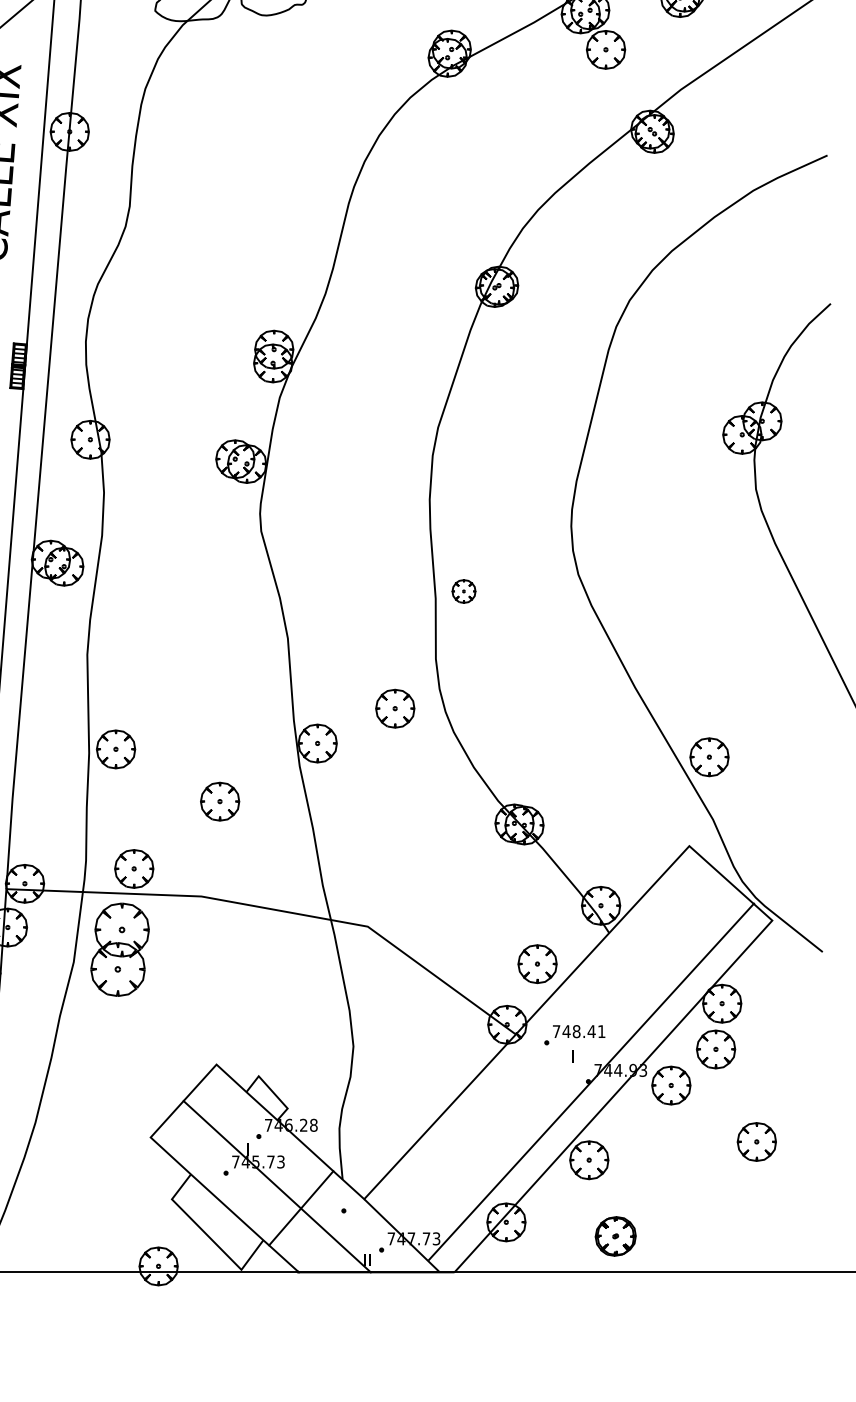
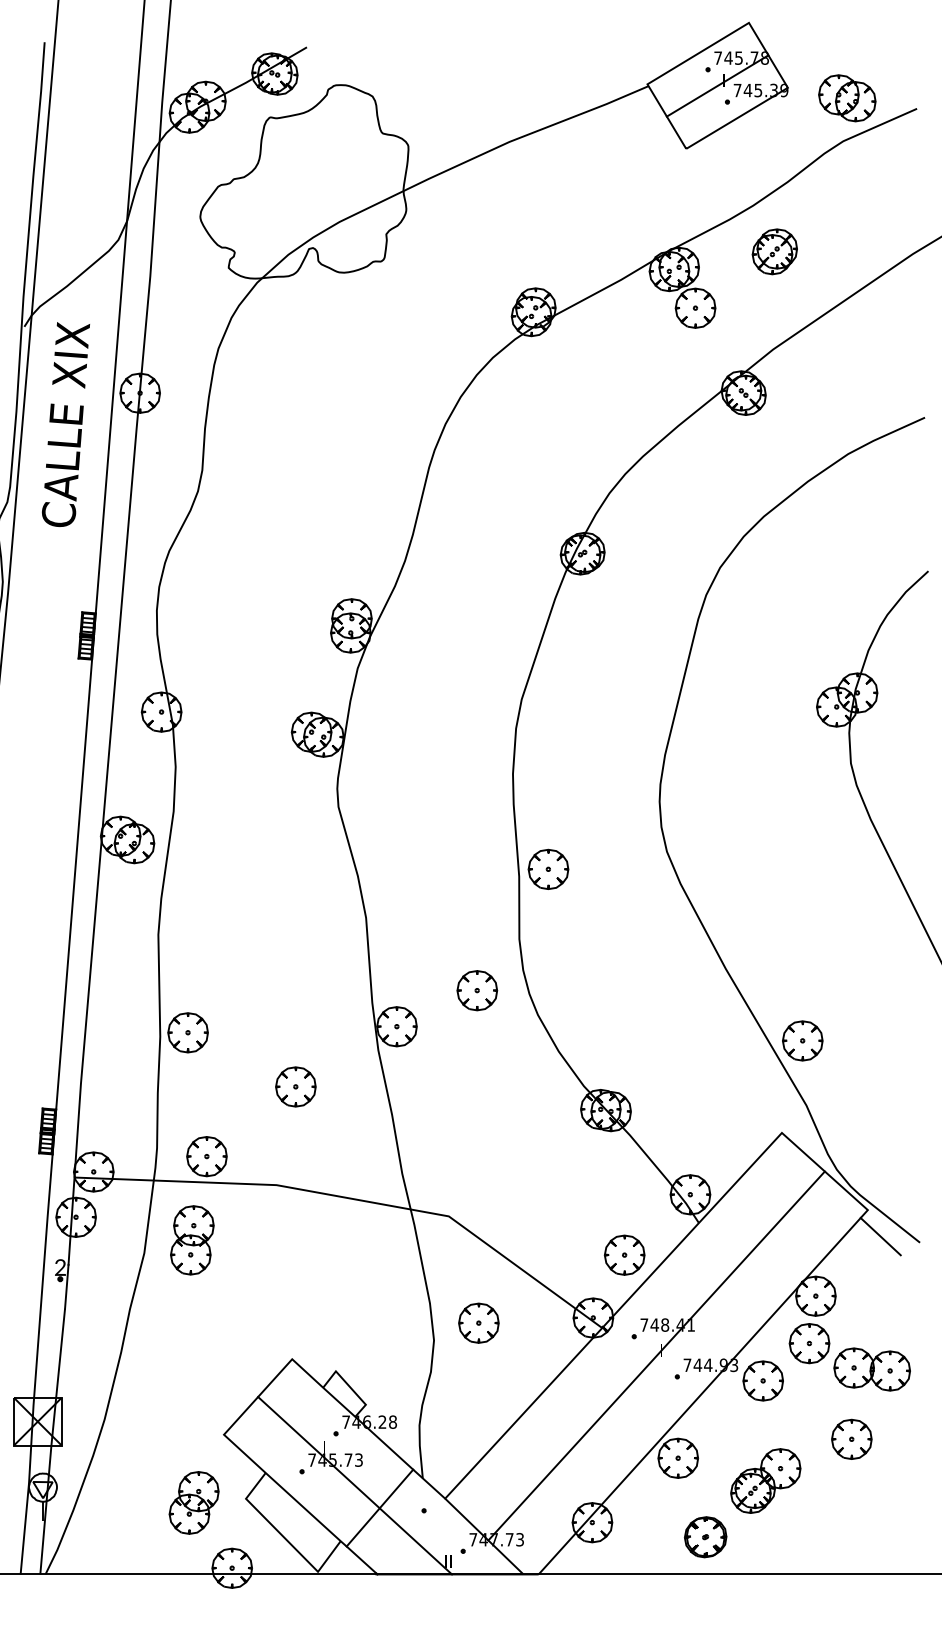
part: (464, 590) -> (548, 868), size x1.67
line: (784, 946) -> (880, 1236), added
part: (120, 949) -> (192, 1240), size x0.71
part: (396, 1029) -> (478, 1322), added
part: (775, 1074) -> (871, 1369), added
line: (591, 1081) -> (656, 1355), moved
part: (673, 1181) -> (765, 1480), added
part: (121, 1202) -> (193, 1502), added

